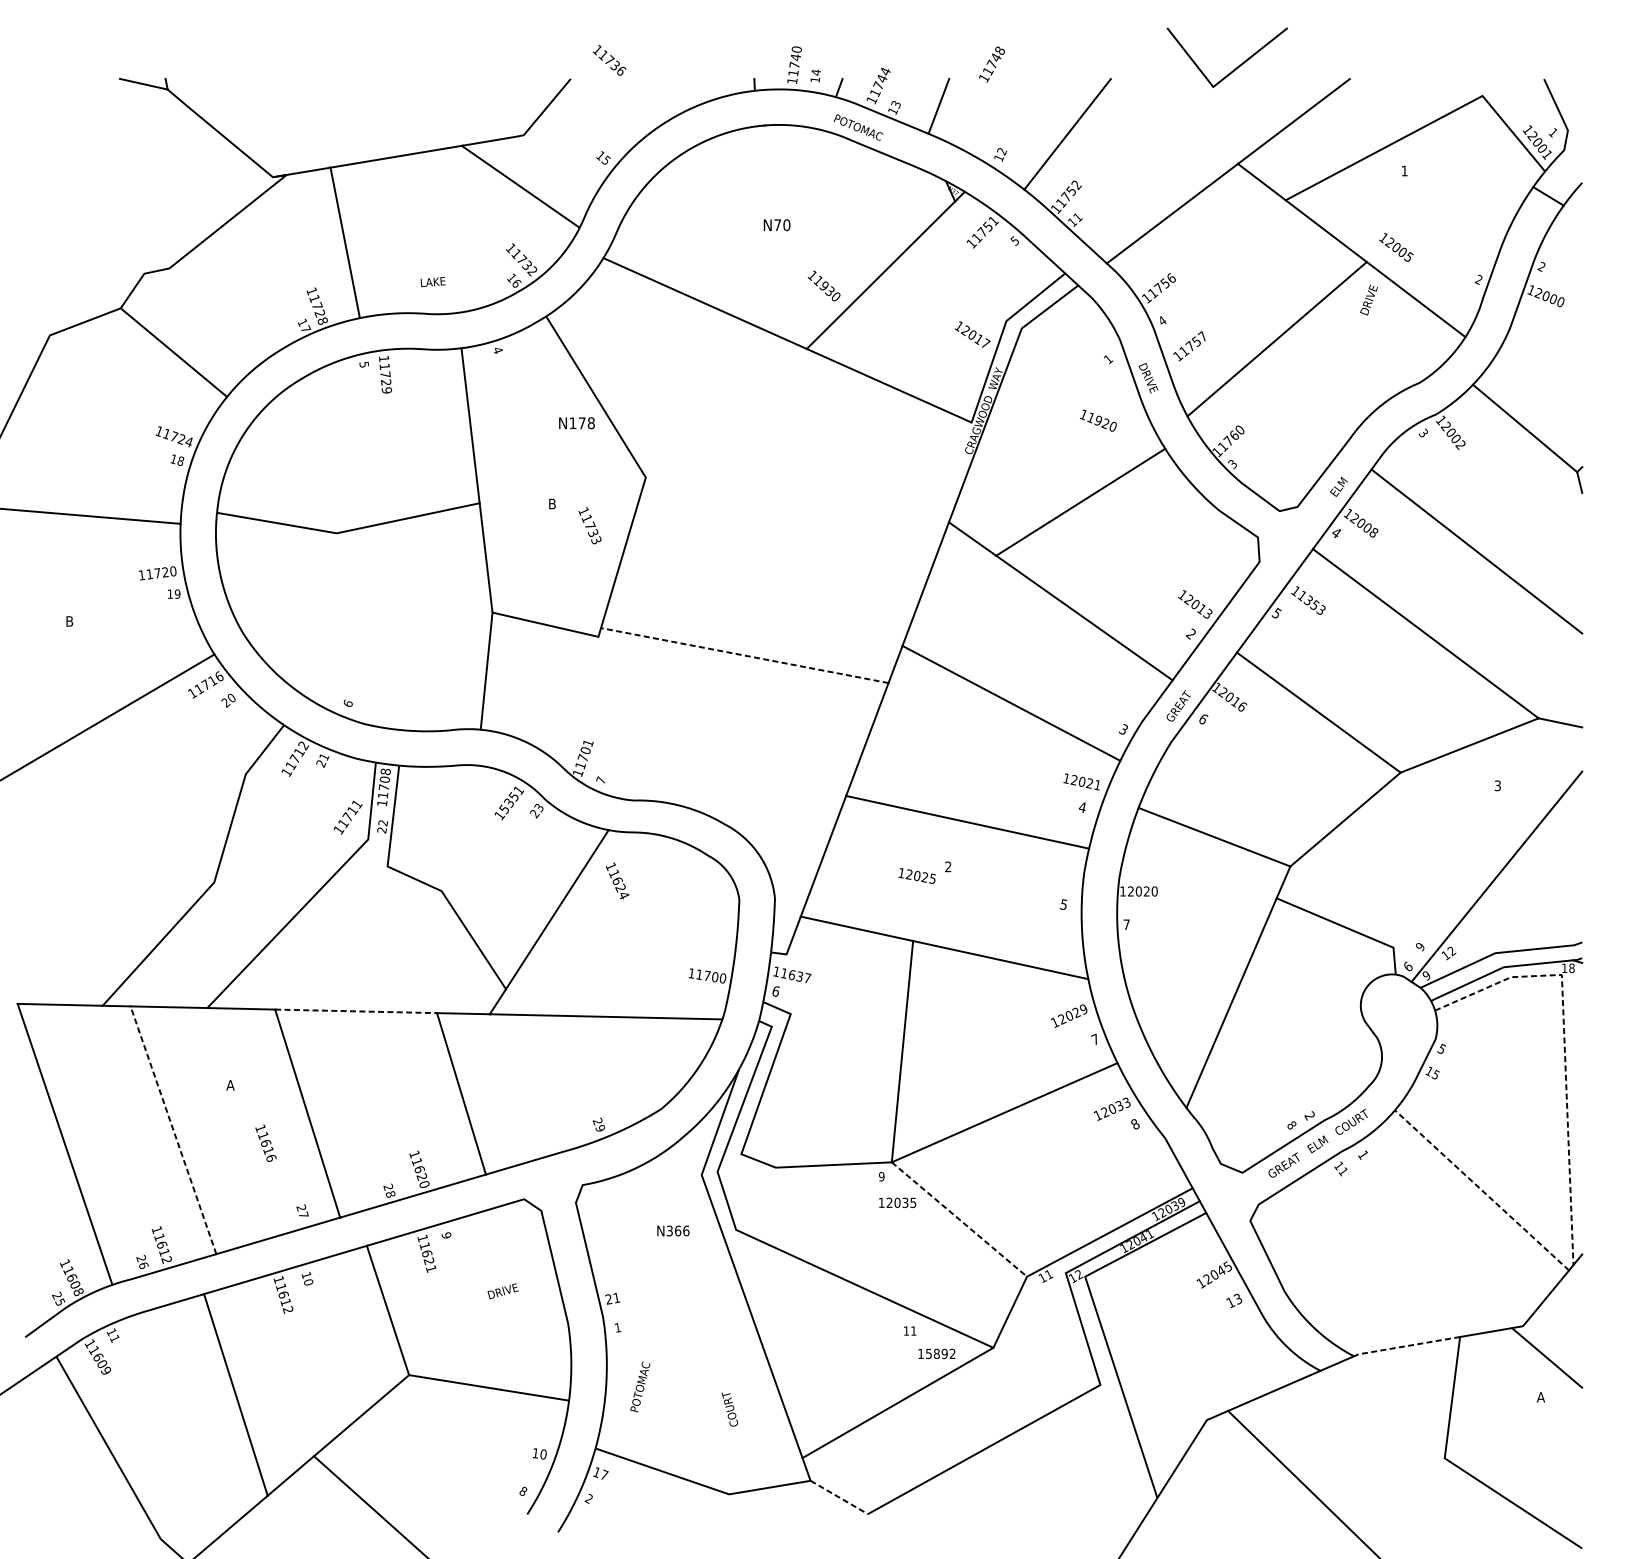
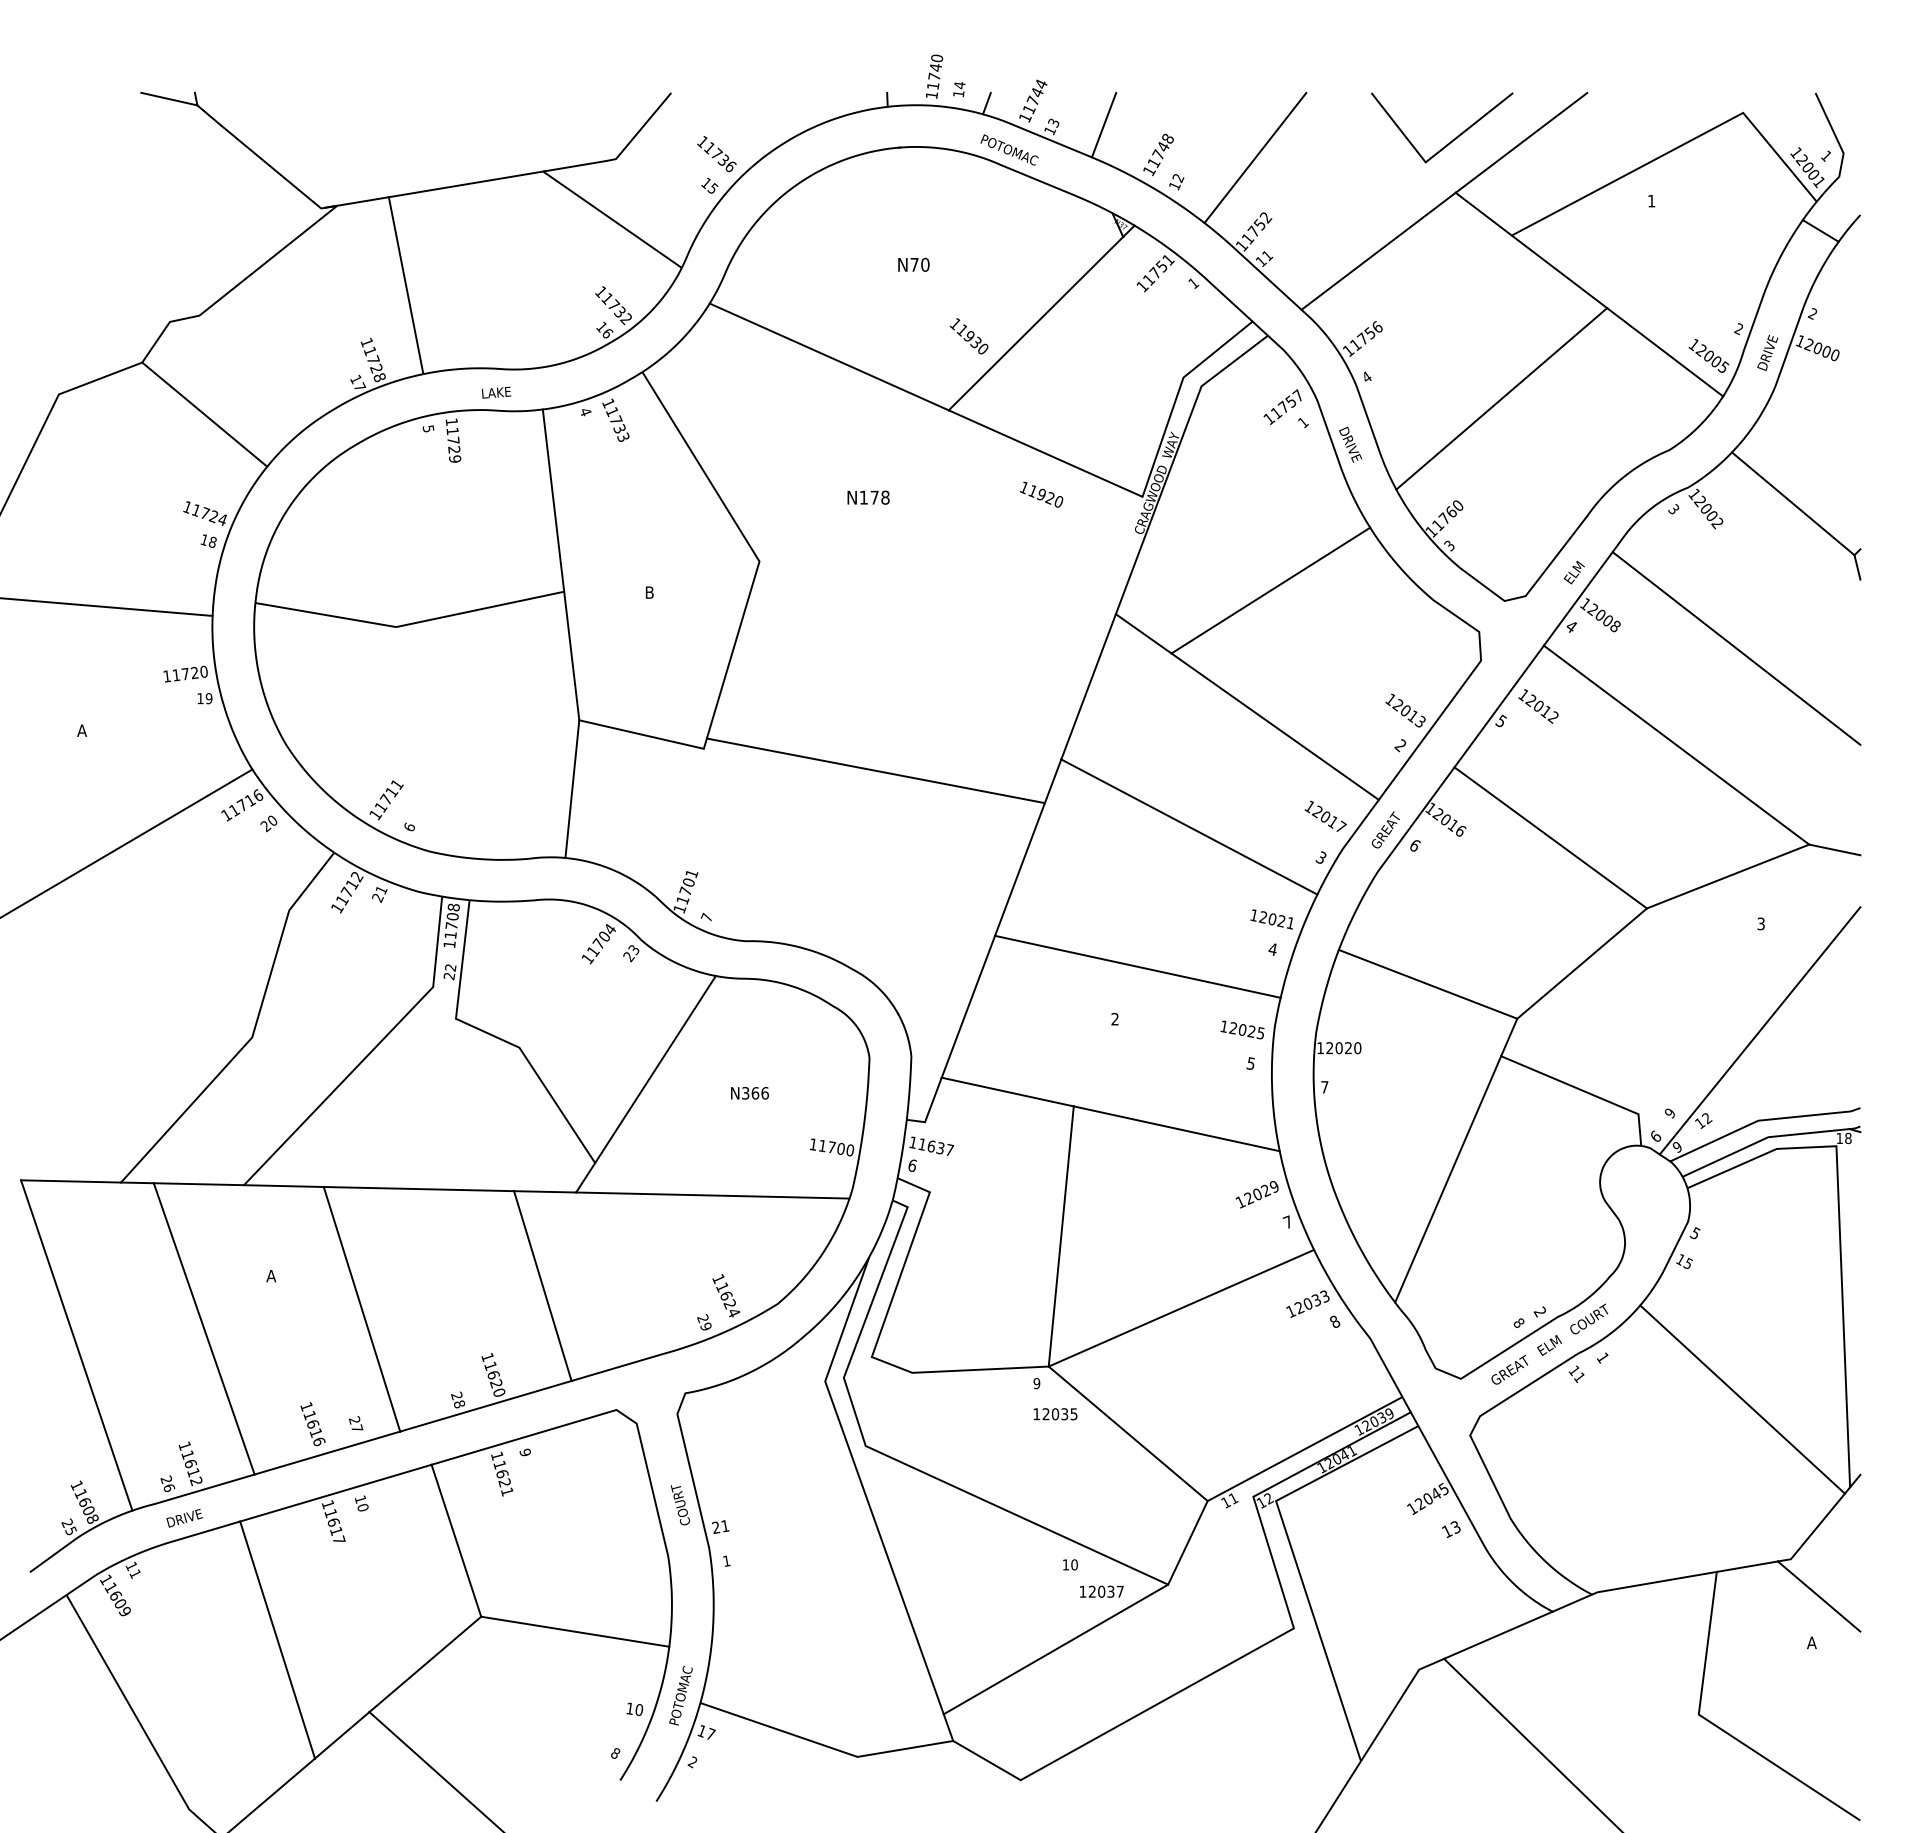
text: (609, 60) -> (716, 154), moved
text: (991, 64) -> (1158, 154), moved
line: (1236, 67) -> (1452, 139), moved
text: (1014, 241) -> (1193, 283), 5 -> 1
text: (1396, 247) -> (1708, 355), moved
text: (433, 281) -> (496, 392), moved
text: (1368, 299) -> (1767, 352), moved
text: (972, 333) -> (1325, 815), moved
text: (1189, 345) -> (1282, 406), moved
text: (1098, 420) -> (1041, 494), moved
text: (576, 423) -> (868, 497), moved
text: (589, 525) -> (615, 419), moved
text: (1310, 602) -> (1541, 708), 11353 -> 12012
text: (69, 621) -> (81, 730), B -> A
line: (744, 655) -> (875, 770), dashed -> solid
text: (511, 799) -> (601, 940), 15351 -> 11704
text: (348, 817) -> (386, 800), moved
text: (917, 875) -> (1242, 1029), moved
text: (617, 880) -> (726, 1295), moved
line: (356, 1011) -> (419, 1189), dashed -> solid
line: (1565, 1051) -> (1840, 1236), dashed -> solid
line: (173, 1129) -> (204, 1328), dashed -> solid
text: (265, 1143) -> (312, 1424), moved
line: (1481, 1190) -> (1742, 1399), dashed -> solid
line: (960, 1220) -> (1129, 1434), dashed -> solid
text: (673, 1231) -> (749, 1093), moved
text: (502, 1290) -> (184, 1517), moved
text: (287, 1309) -> (338, 1539), 11612 -> 11617
text: (913, 1330) -> (1074, 1564), 11 -> 10
line: (1406, 1345) -> (1653, 1582), dashed -> solid
text: (940, 1353) -> (1105, 1591), 15892 -> 12037
text: (639, 1386) -> (680, 1695), moved
text: (729, 1409) -> (679, 1505), moved
line: (839, 1497) -> (987, 1760), dashed -> solid

